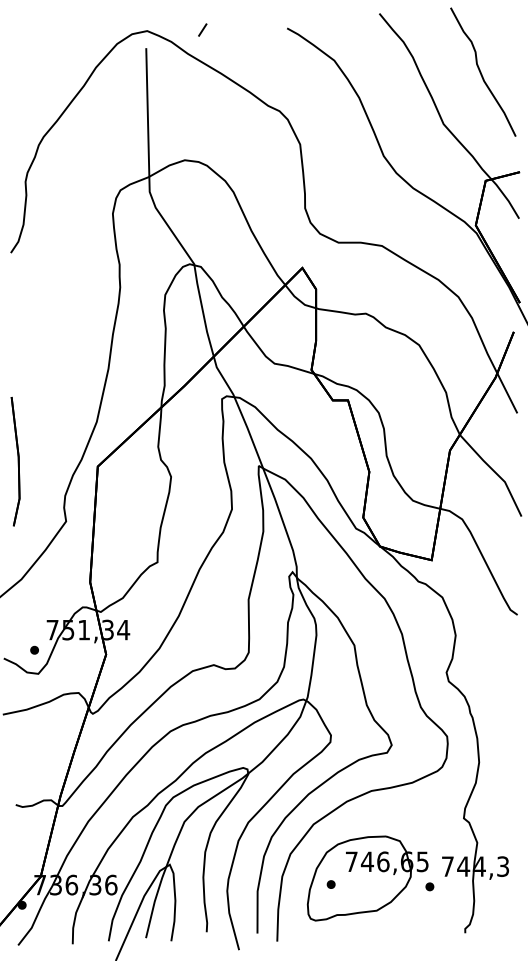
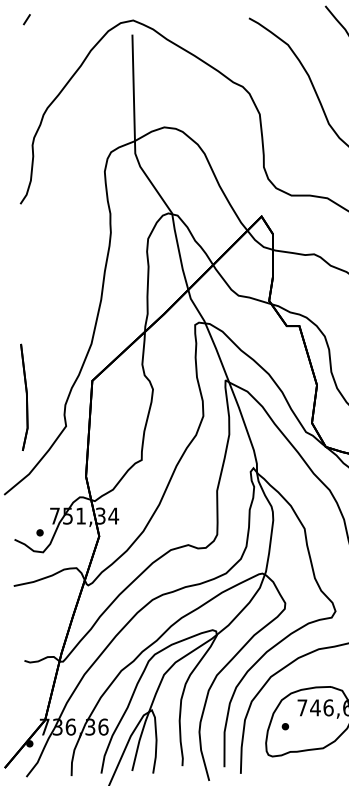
line: (202, 29) -> (26, 19), moved
part: (15, 461) -> (24, 397), moved

